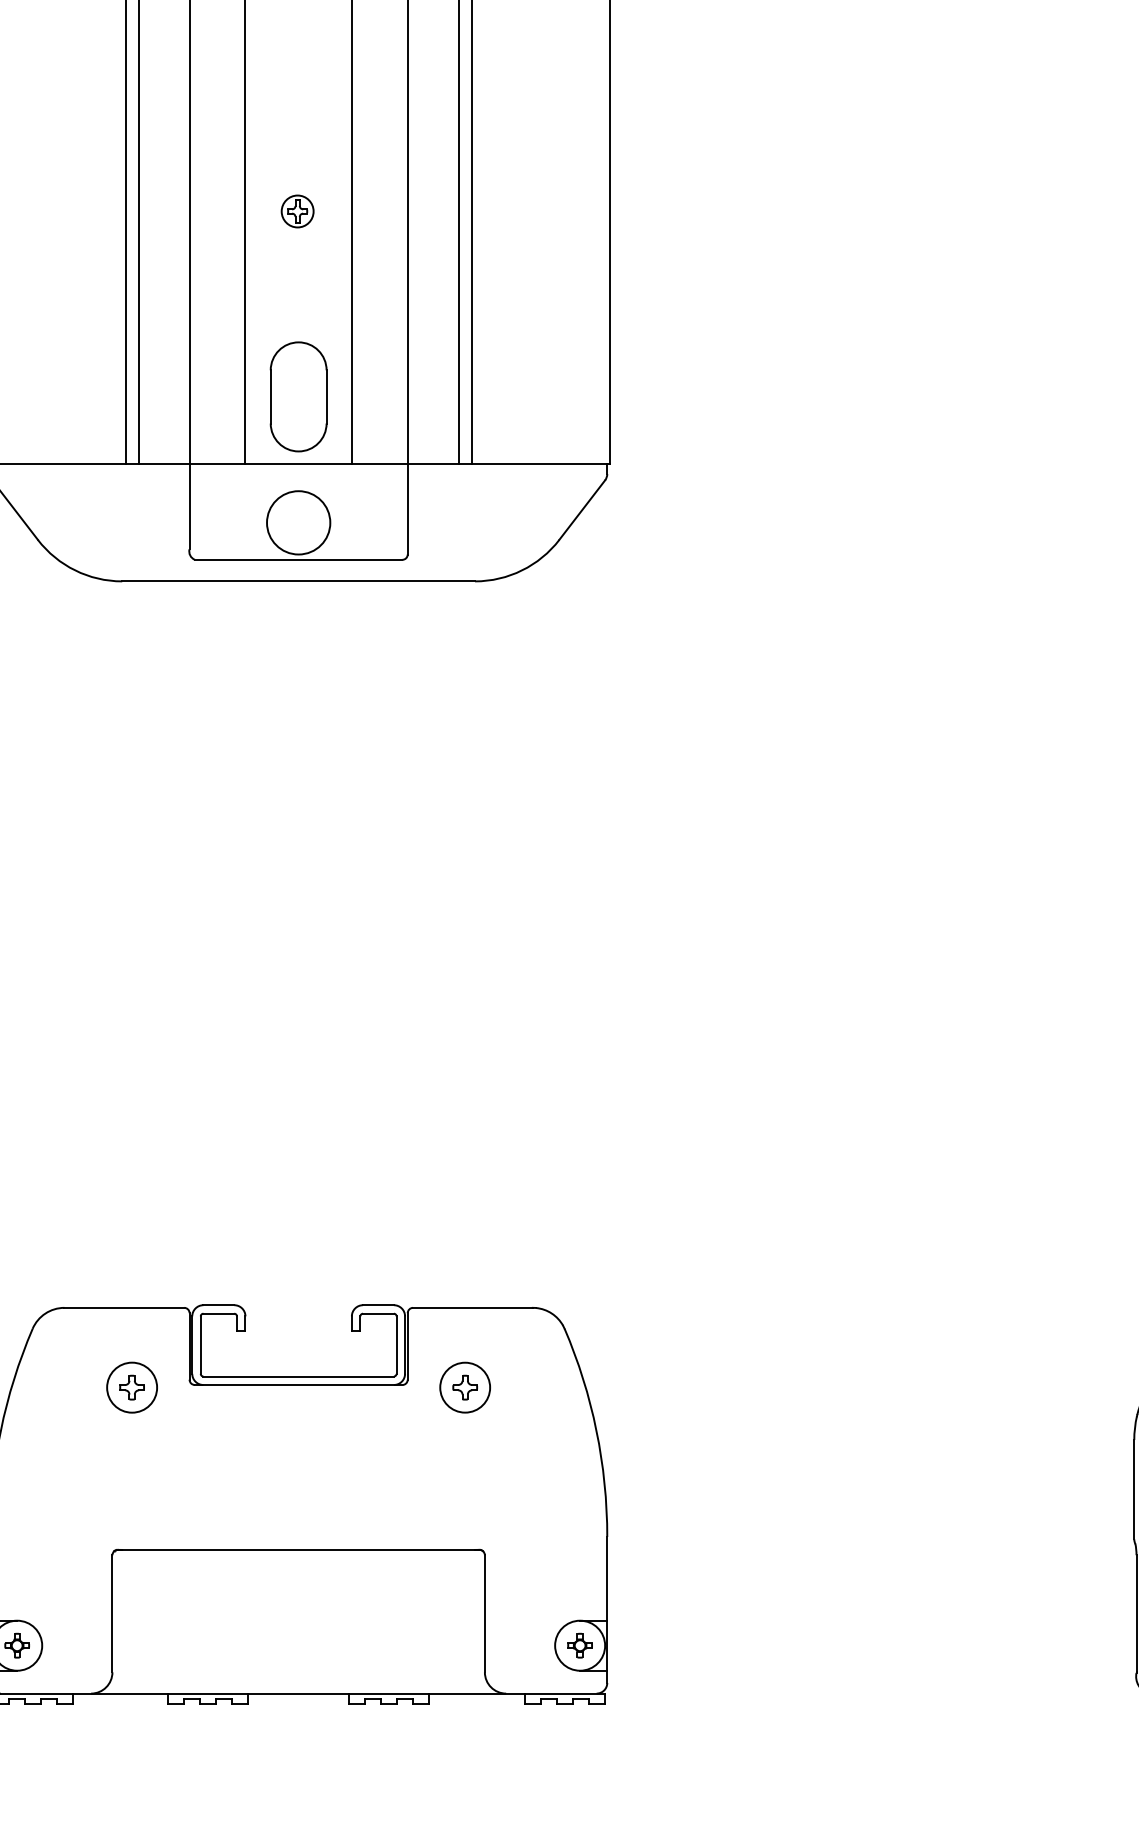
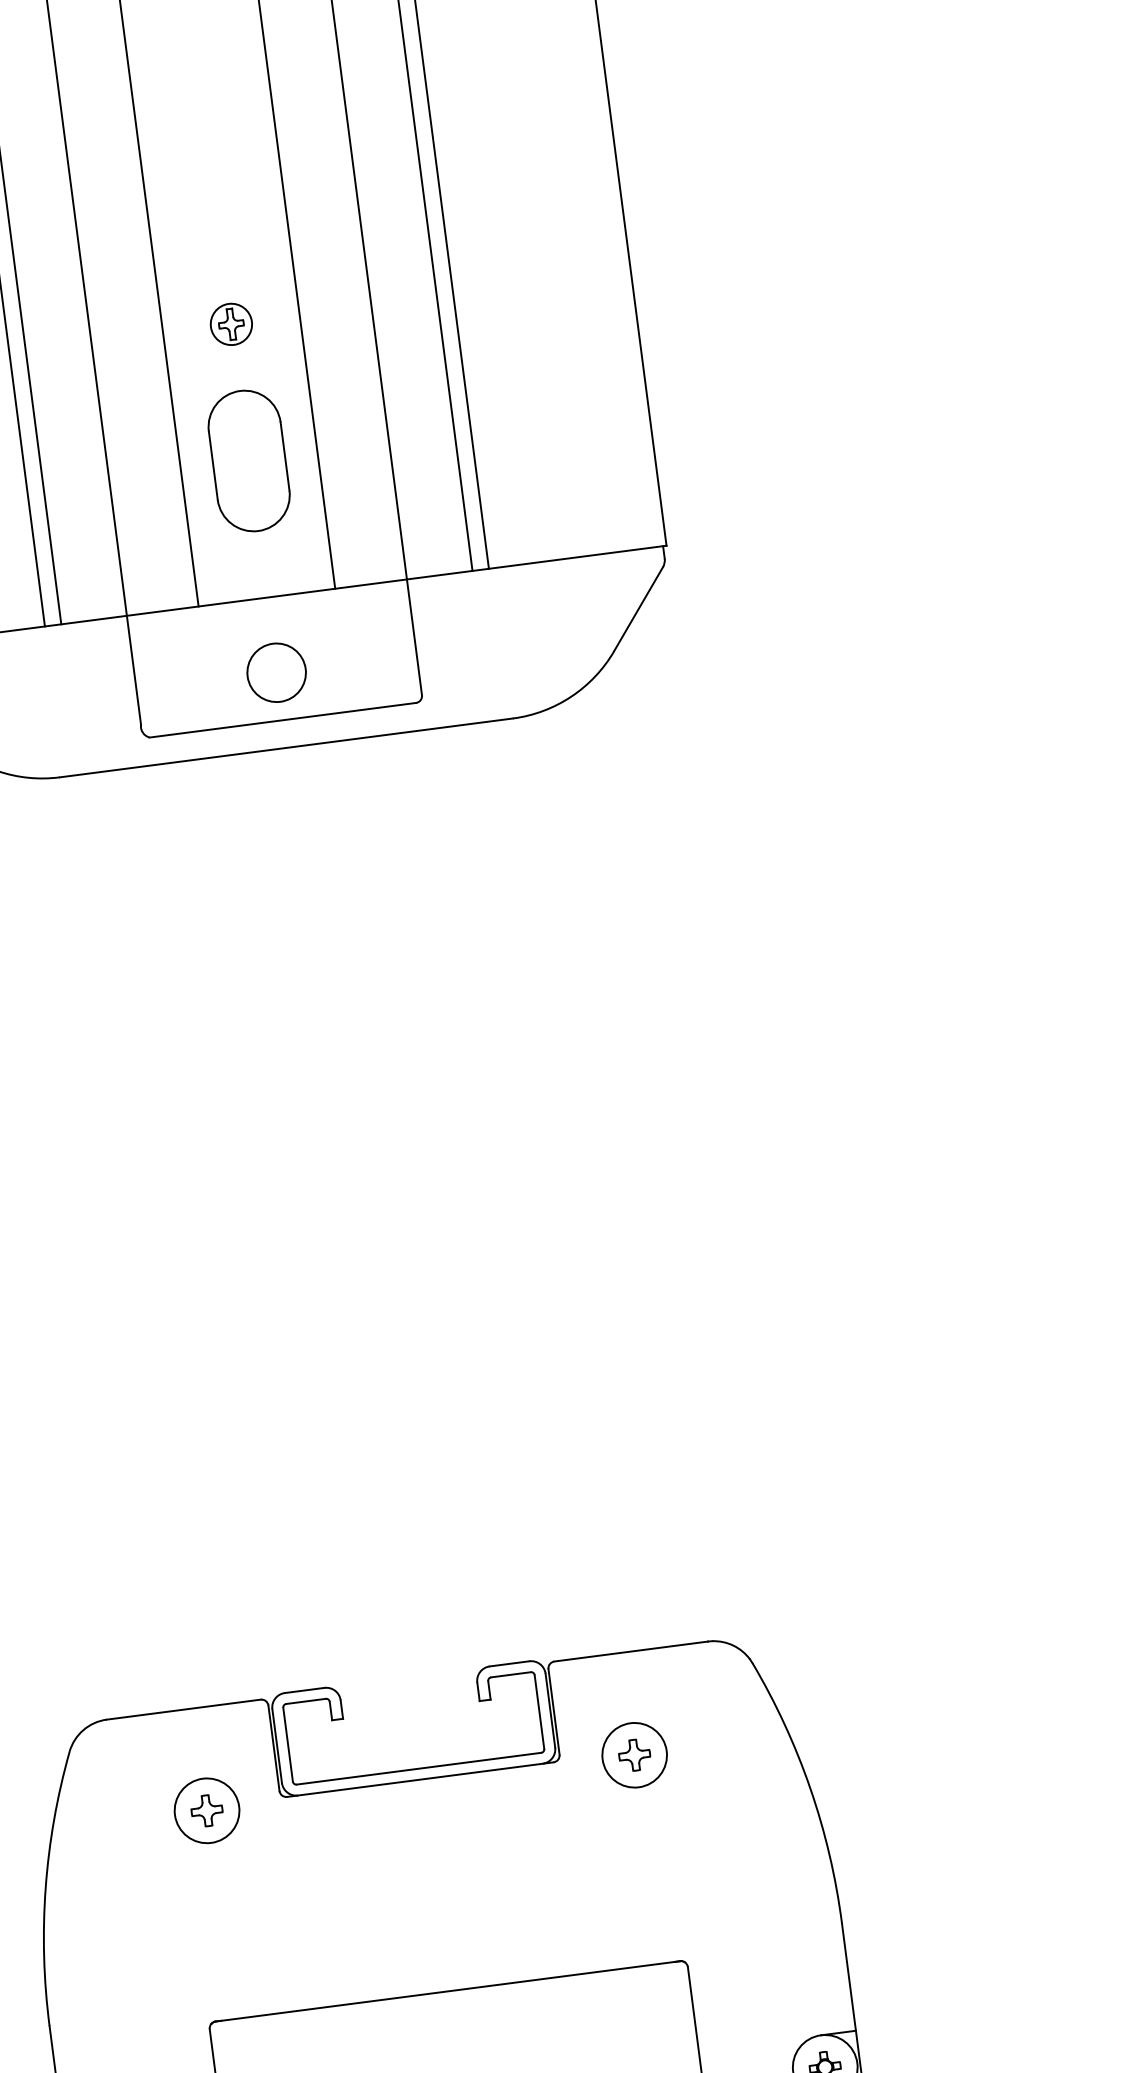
part: (297, 211) -> (231, 324), moved
part: (298, 396) -> (248, 460), moved
circle: (298, 522) -> (276, 672), size x0.71

